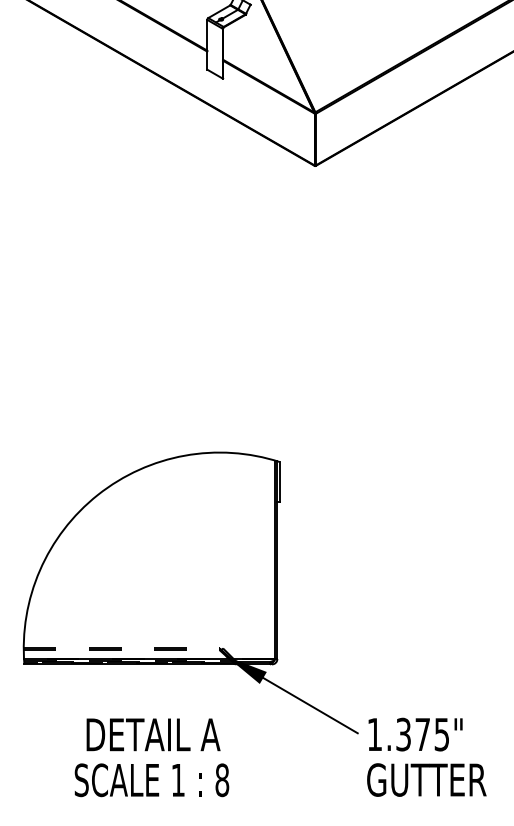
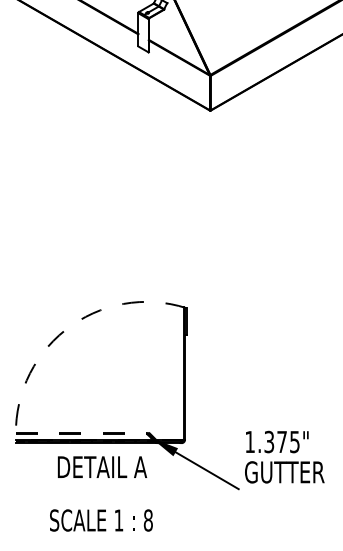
arc: (98, 495) -> (65, 330), solid -> dashed
text: (153, 733) -> (102, 466), moved
text: (426, 756) -> (284, 456), moved

